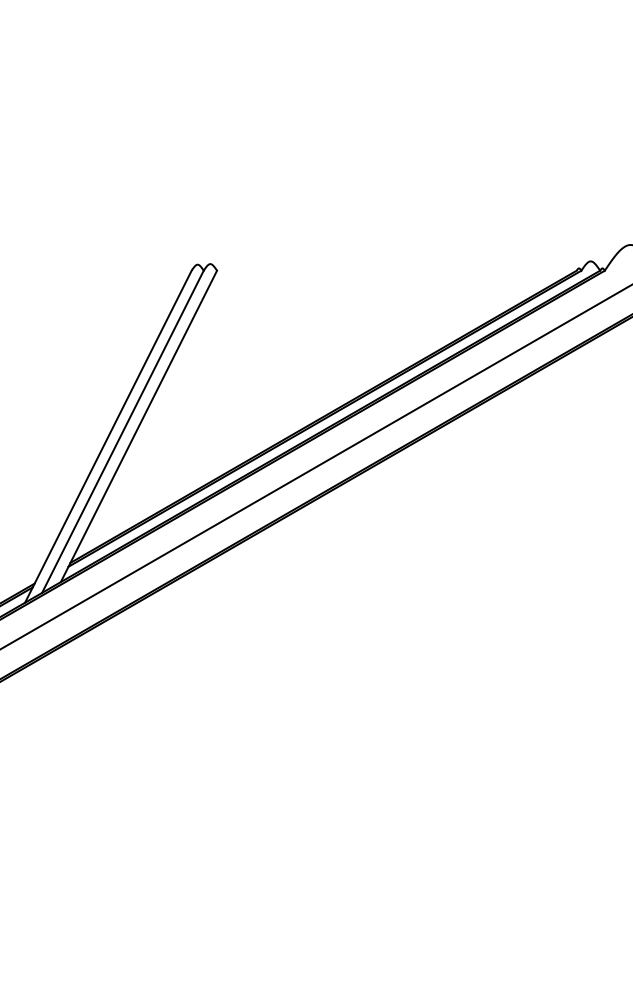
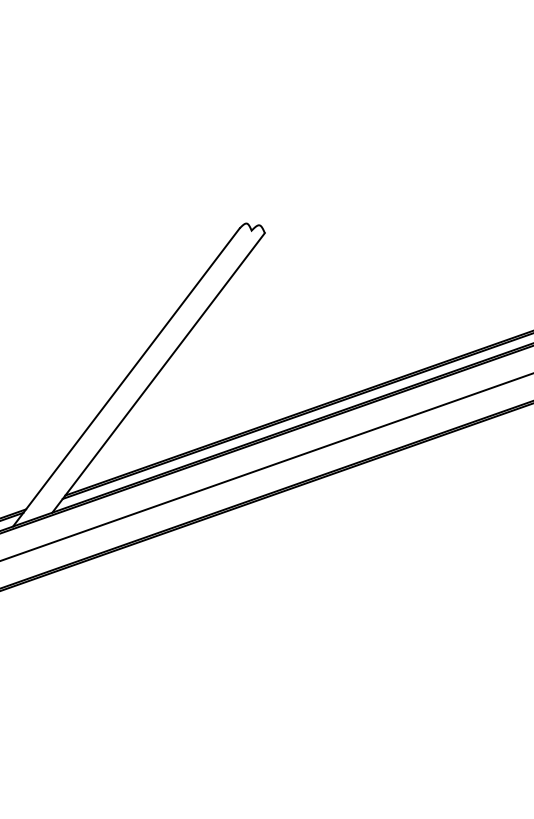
line: (122, 431) -> (141, 374), removed

